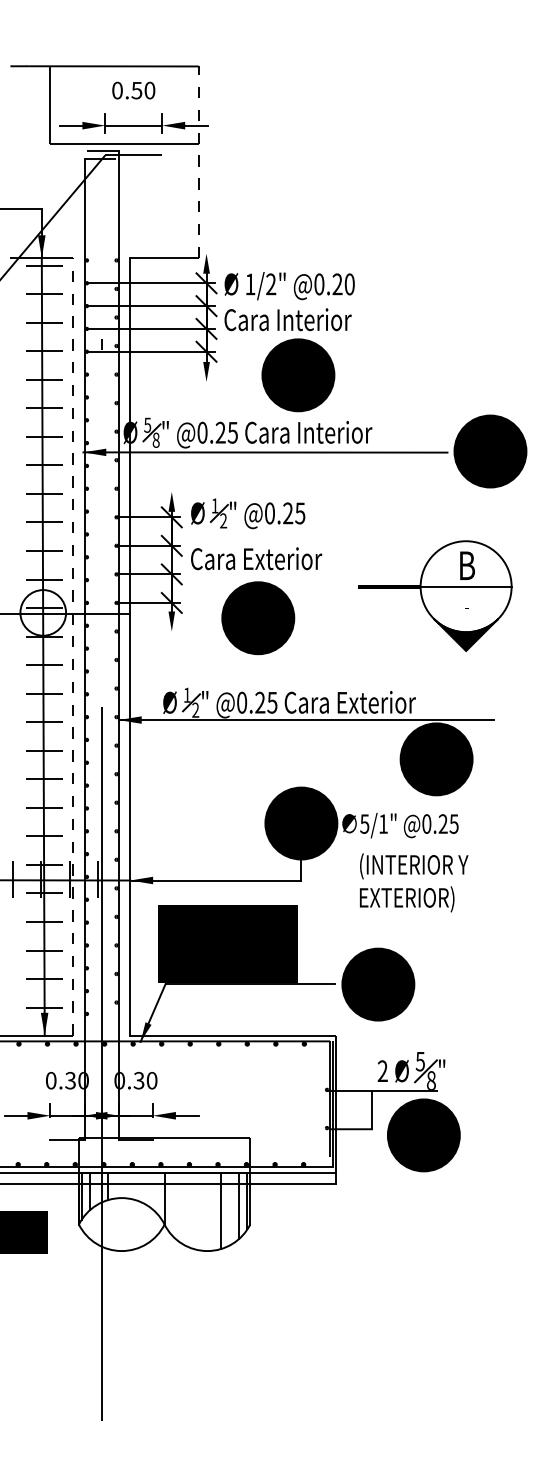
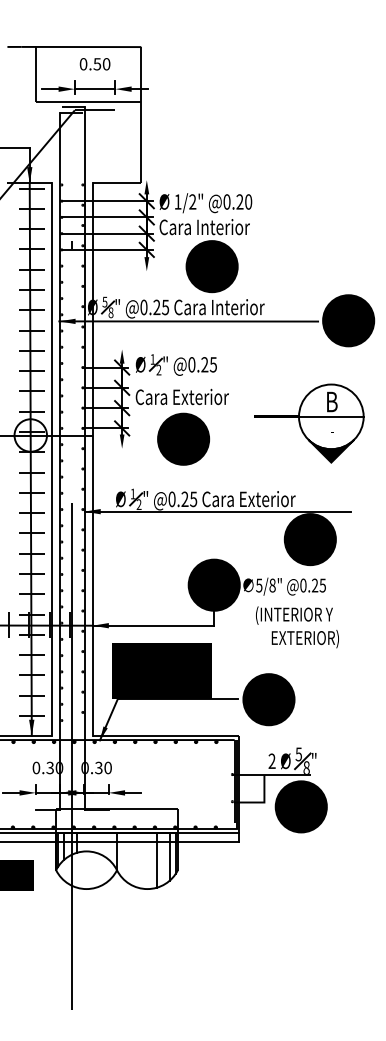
line: (199, 161) -> (141, 114), dashed -> solid
line: (73, 646) -> (52, 459), dashed -> solid
text: (383, 823) -> (272, 585), 5/1" -> 5/8"
text: (405, 899) -> (304, 639), moved

